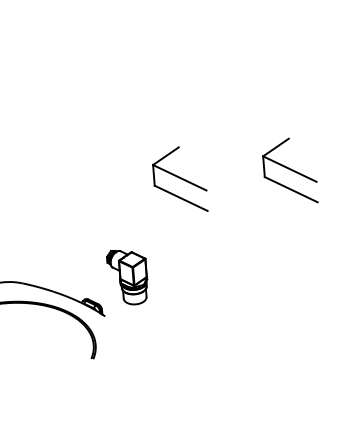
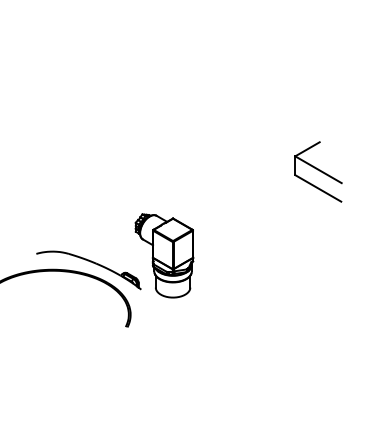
part: (179, 179) -> (218, 171), removed
part: (127, 276) -> (164, 255), size x1.67

